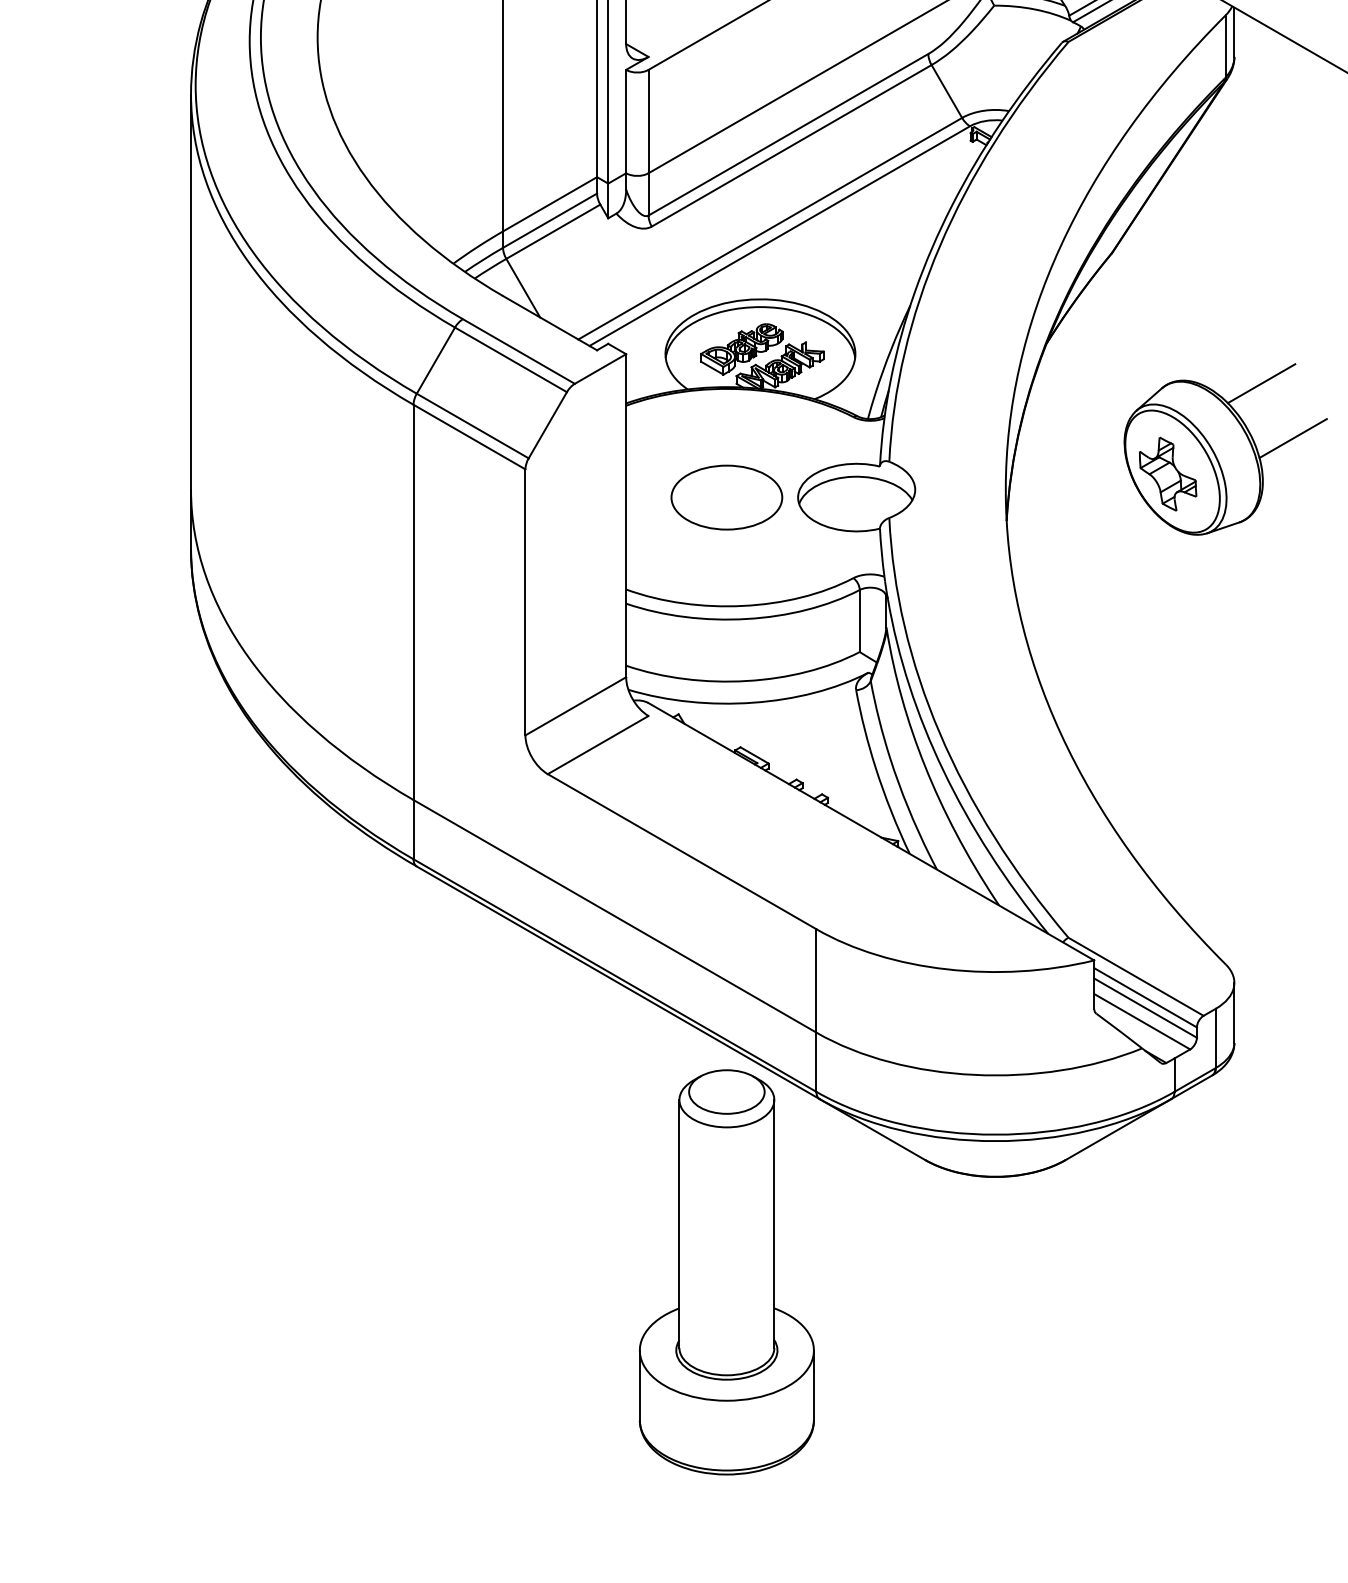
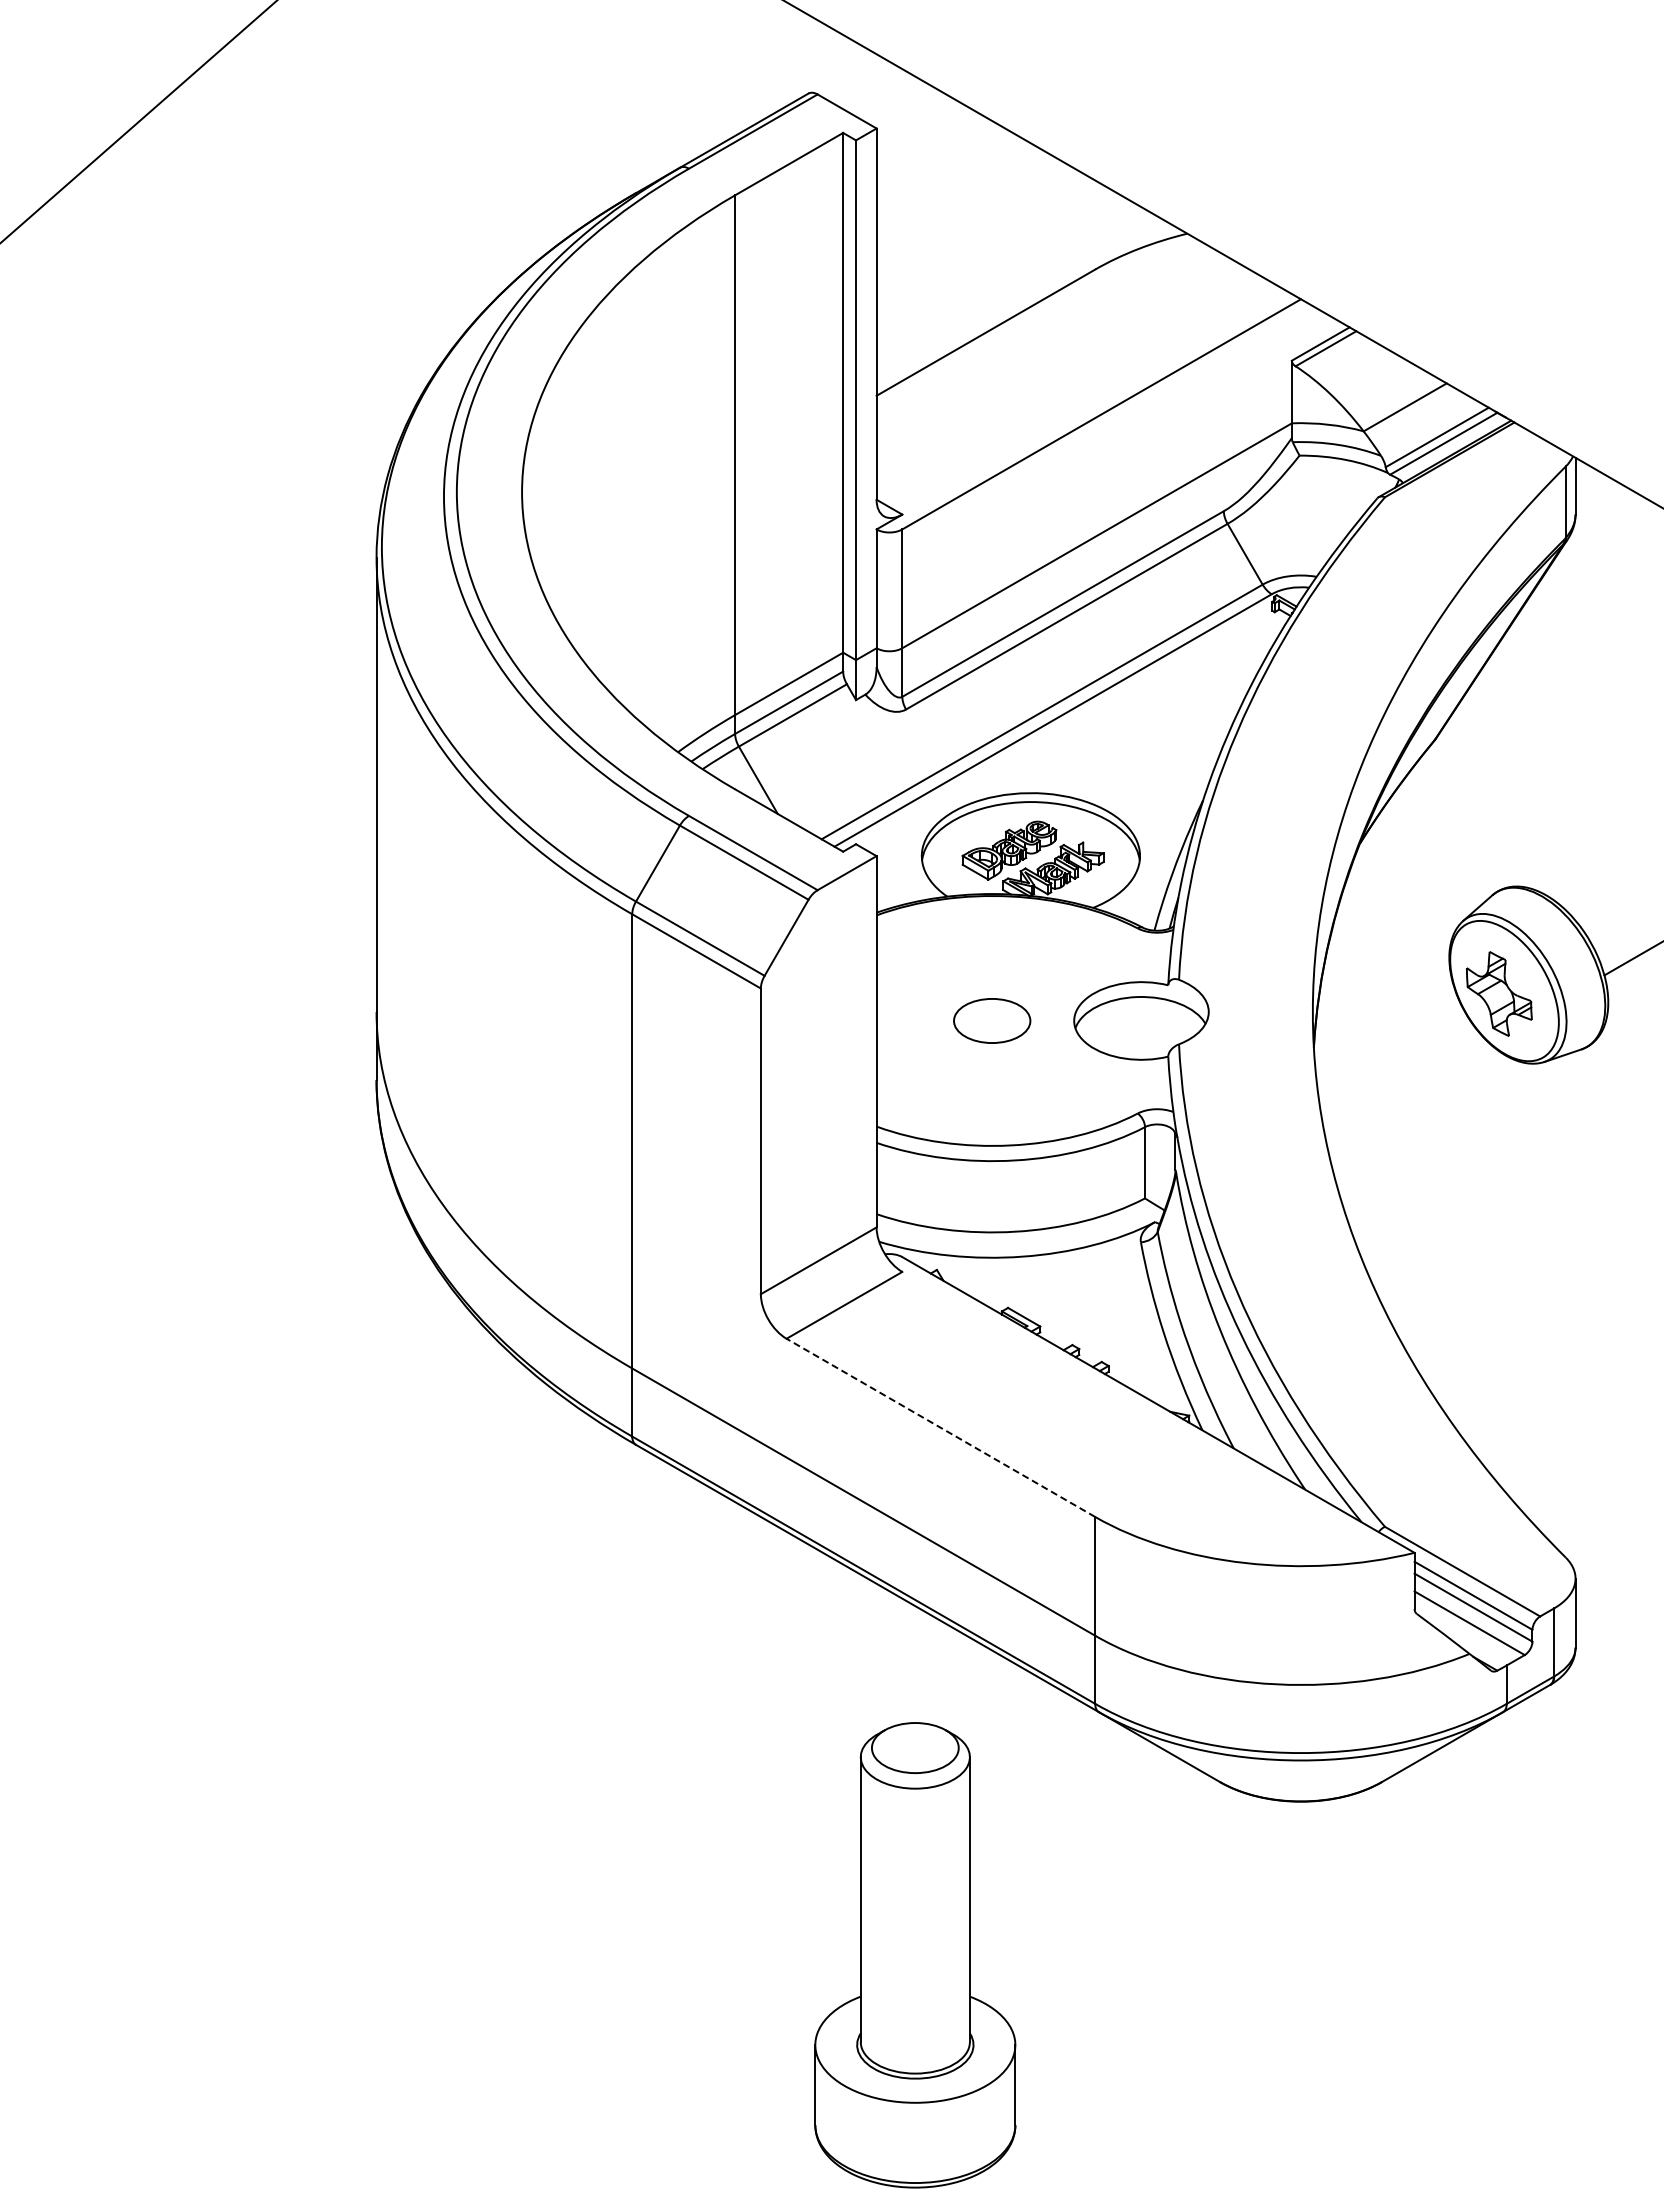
line: (1261, 383) -> (1606, 889), removed
part: (726, 497) -> (991, 1020), size x0.6
line: (681, 851) -> (940, 1427), solid -> dashed
part: (727, 1272) -> (915, 1955), moved

